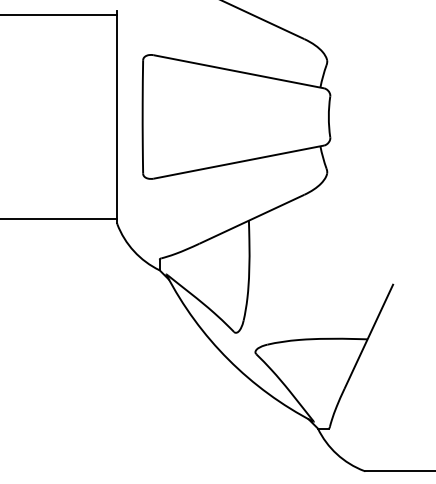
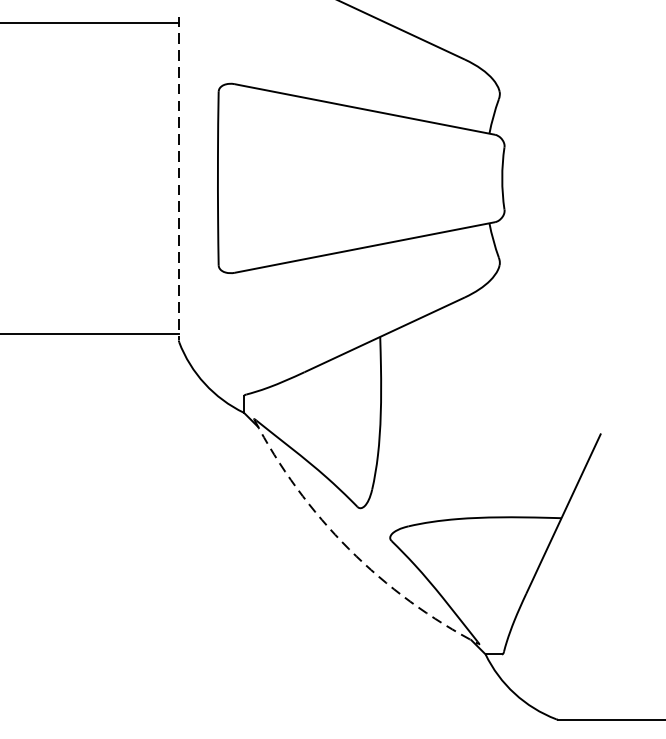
line: (117, 116) -> (179, 177), solid -> dashed
arc: (228, 359) -> (349, 548), solid -> dashed

